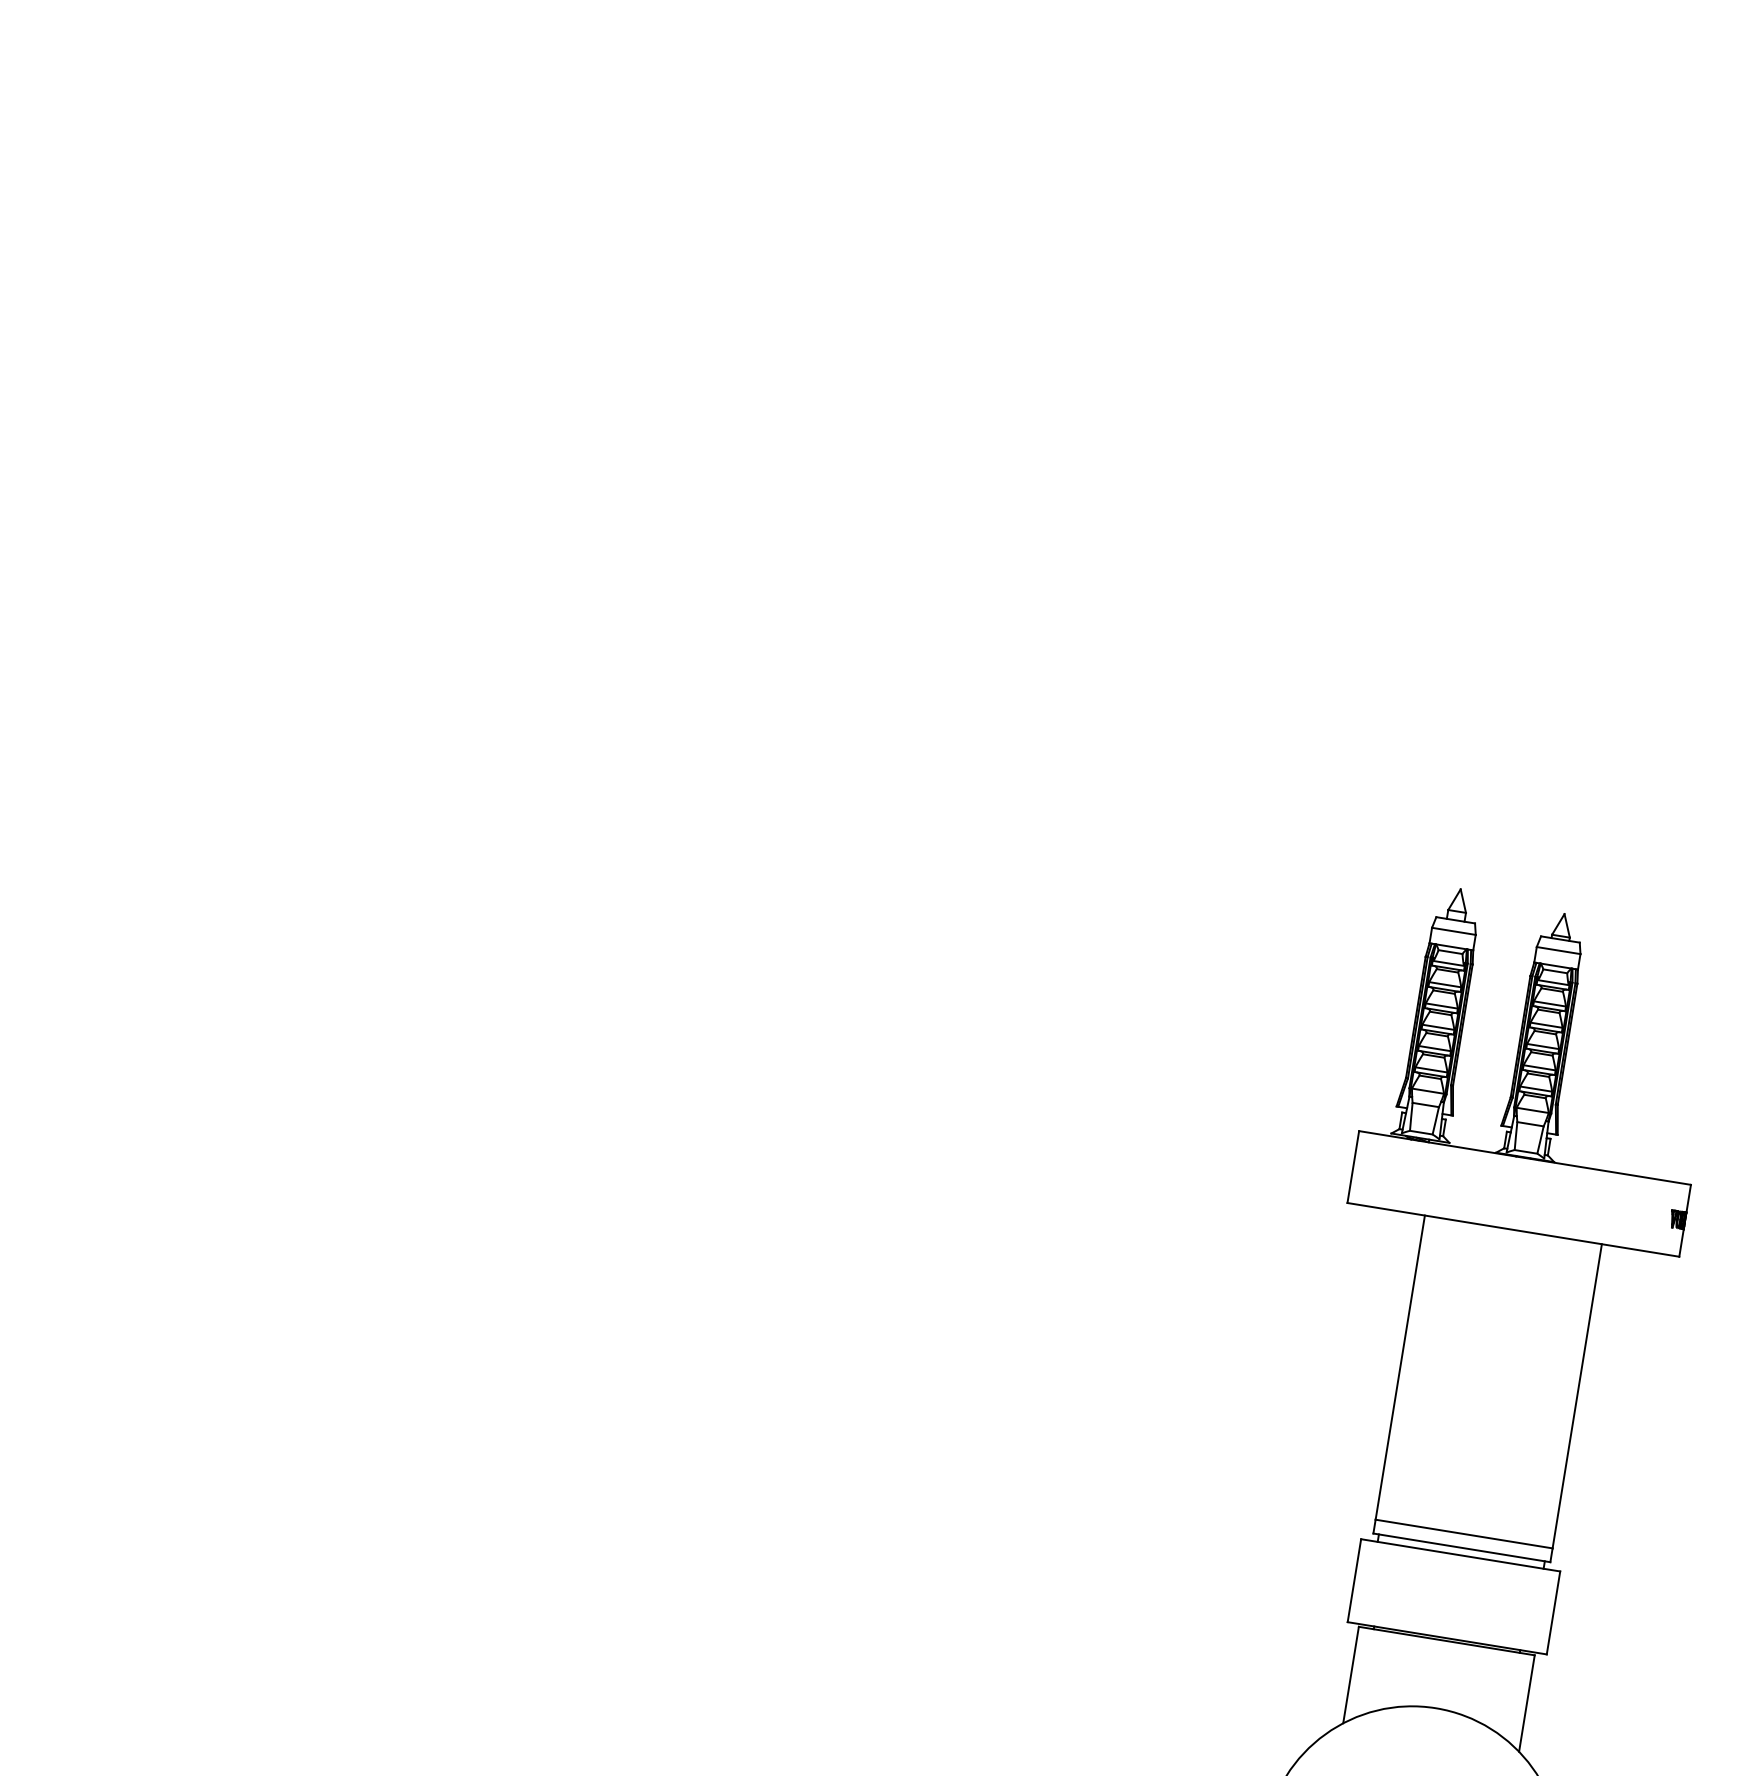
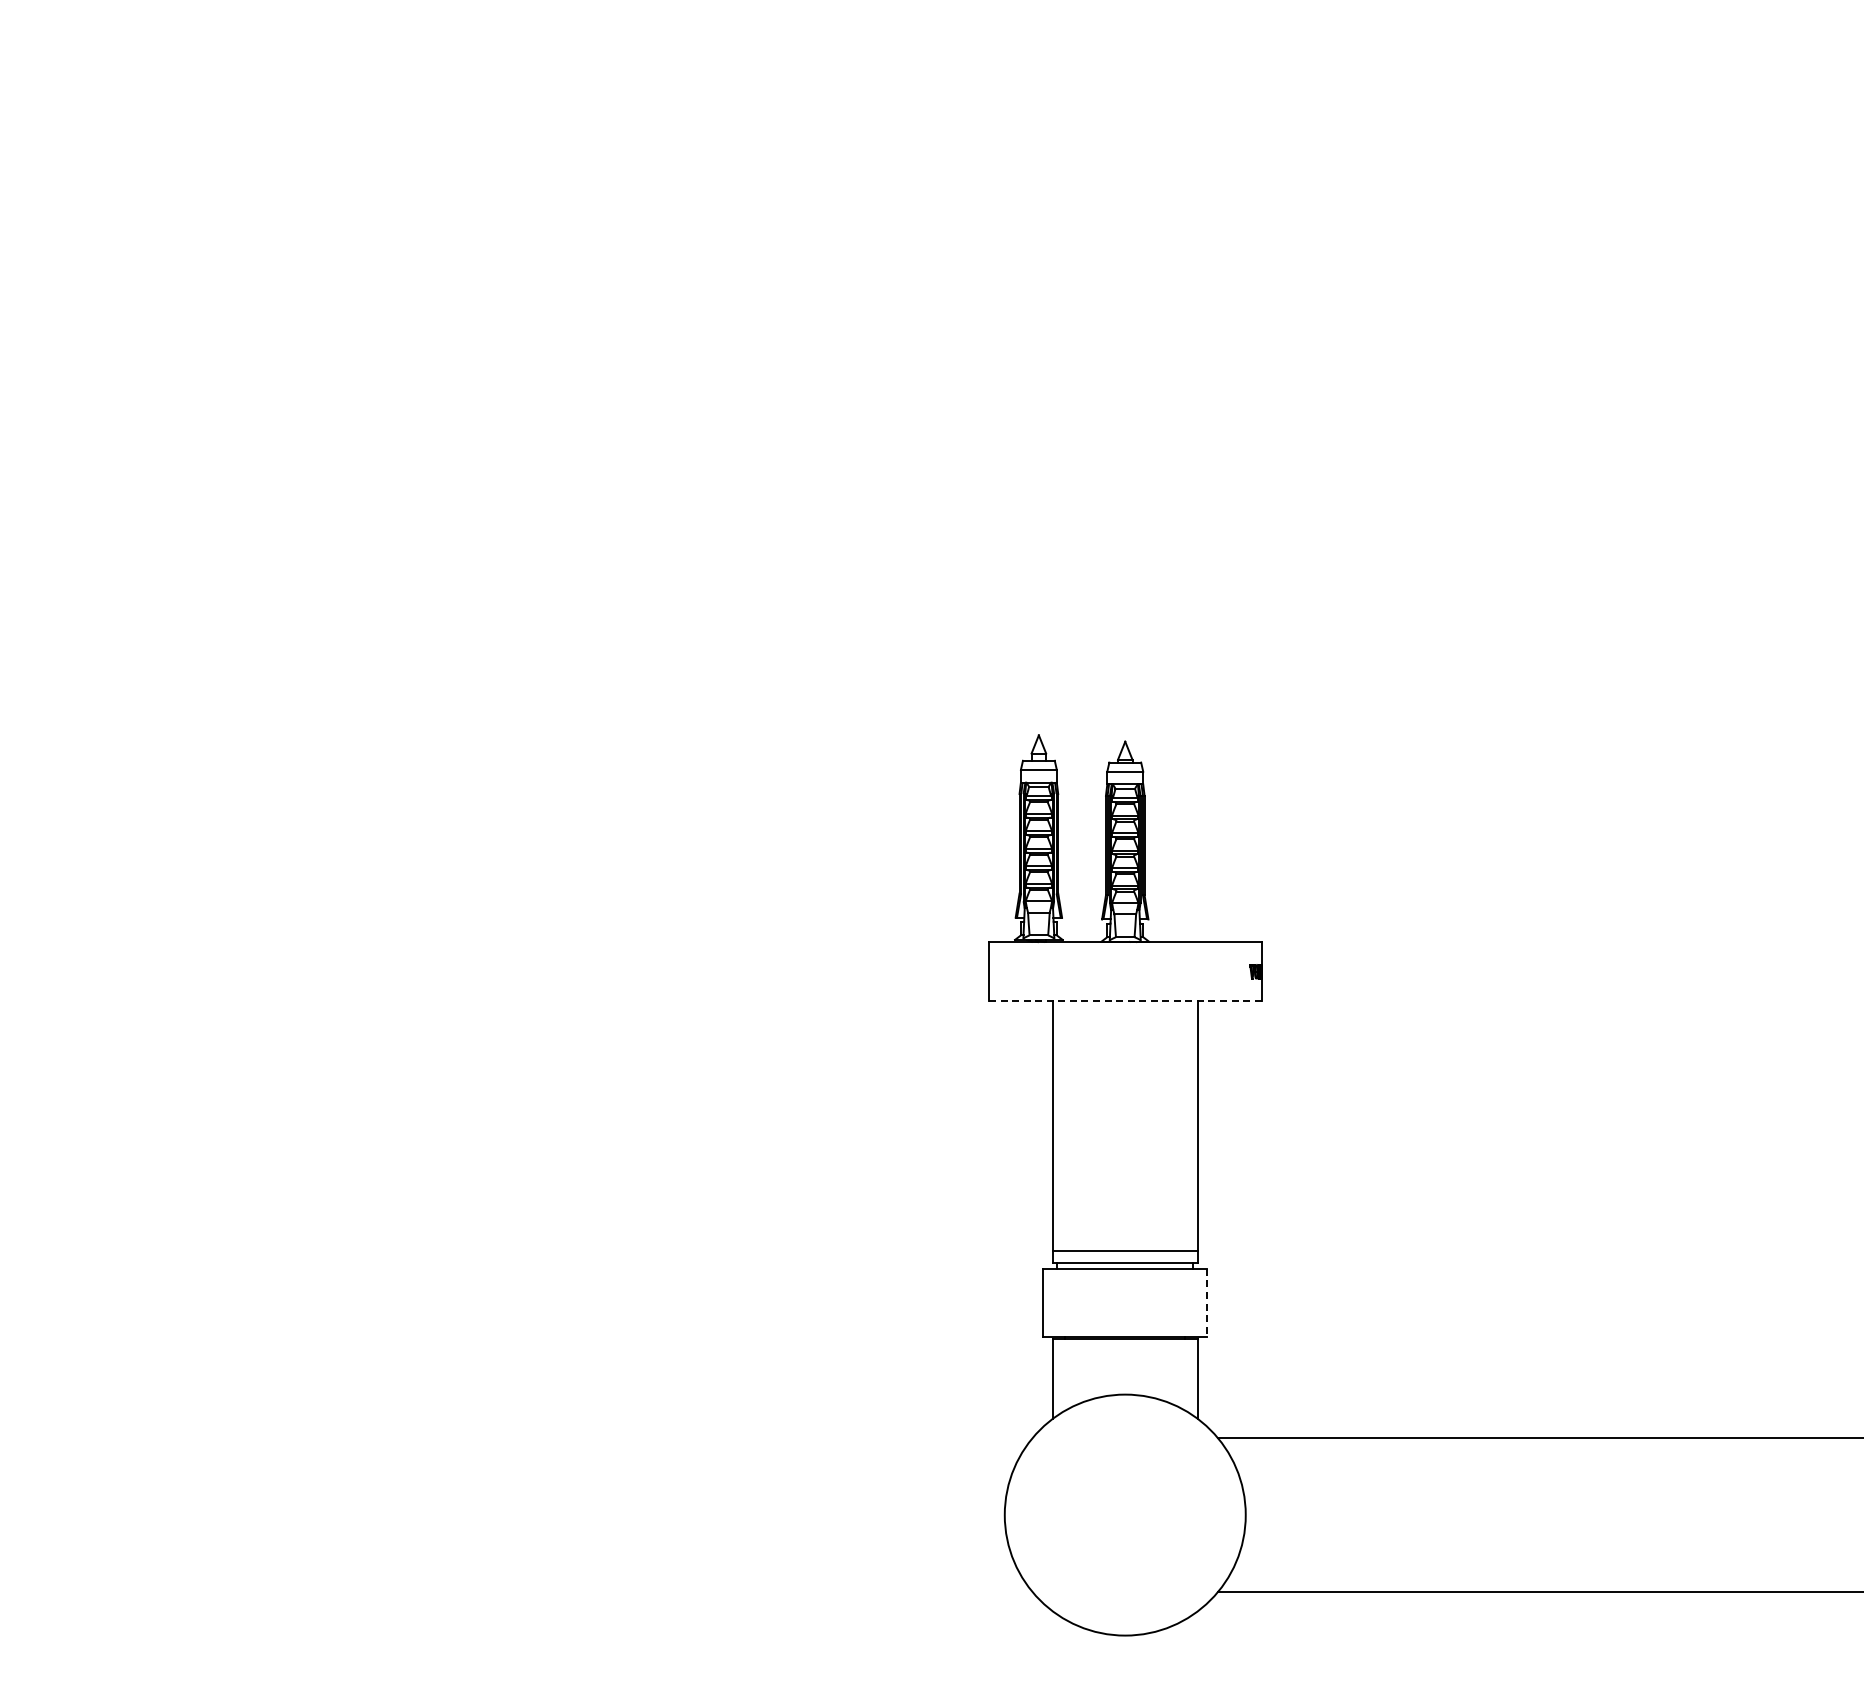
line: (1512, 1229) -> (1124, 1001), solid -> dashed
line: (1553, 1613) -> (1207, 1303), solid -> dashed

